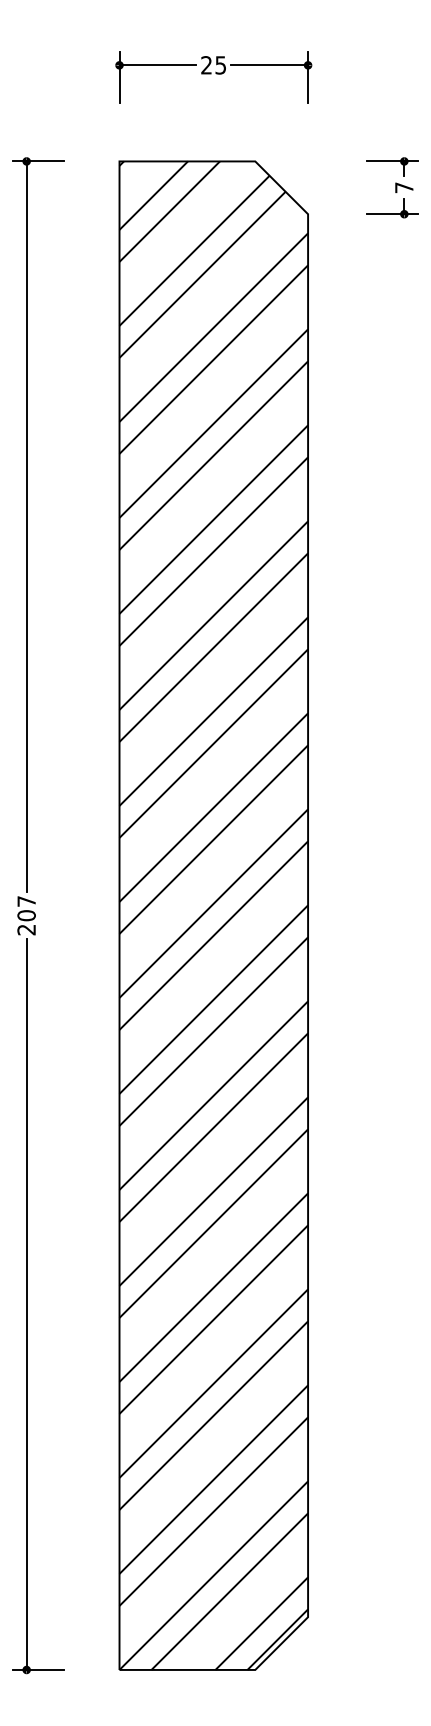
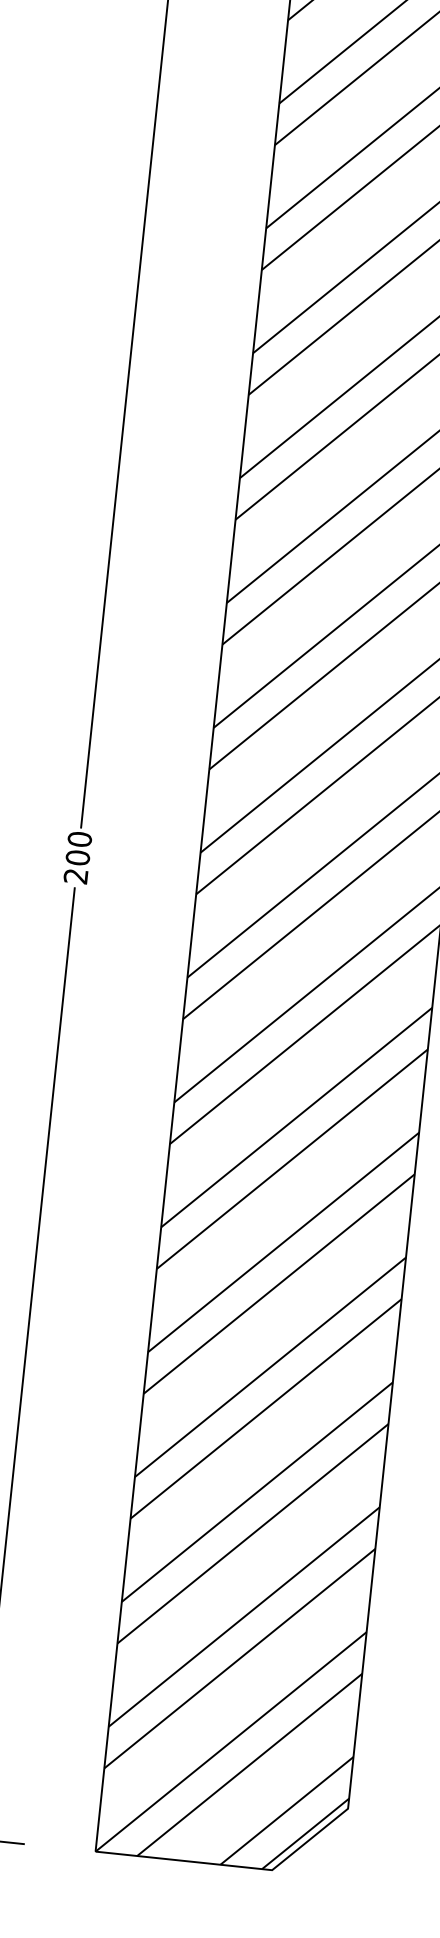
text: (26, 901) -> (79, 839), 207 -> 200

